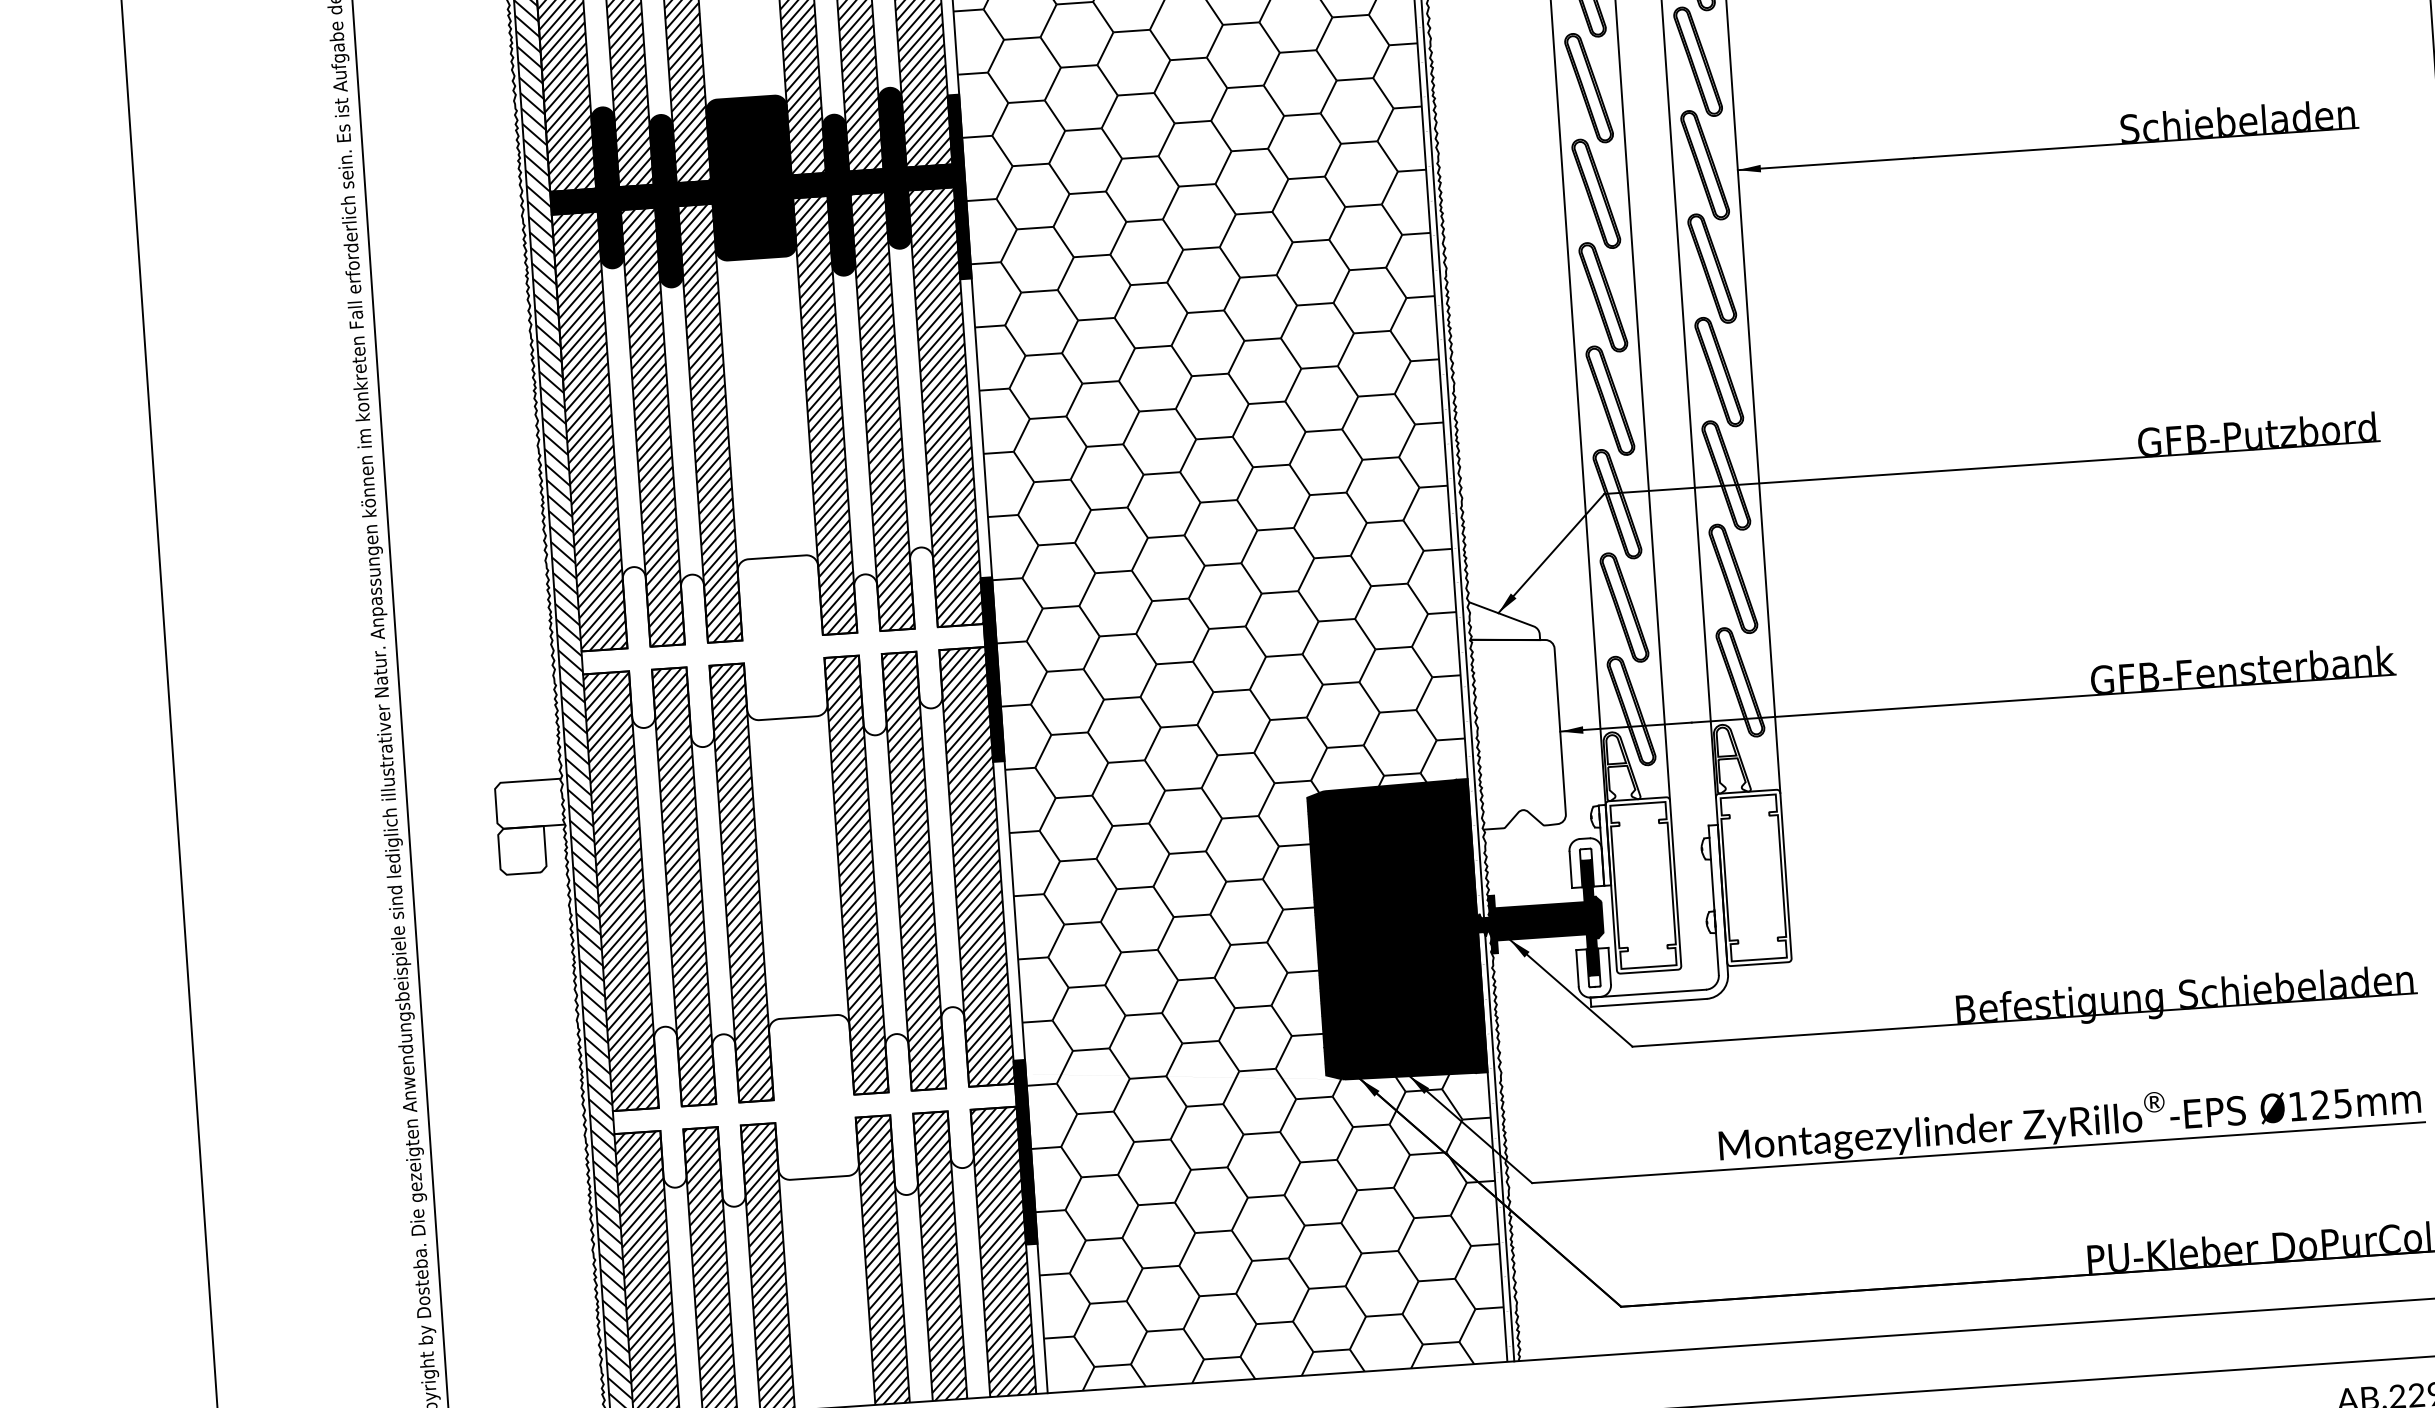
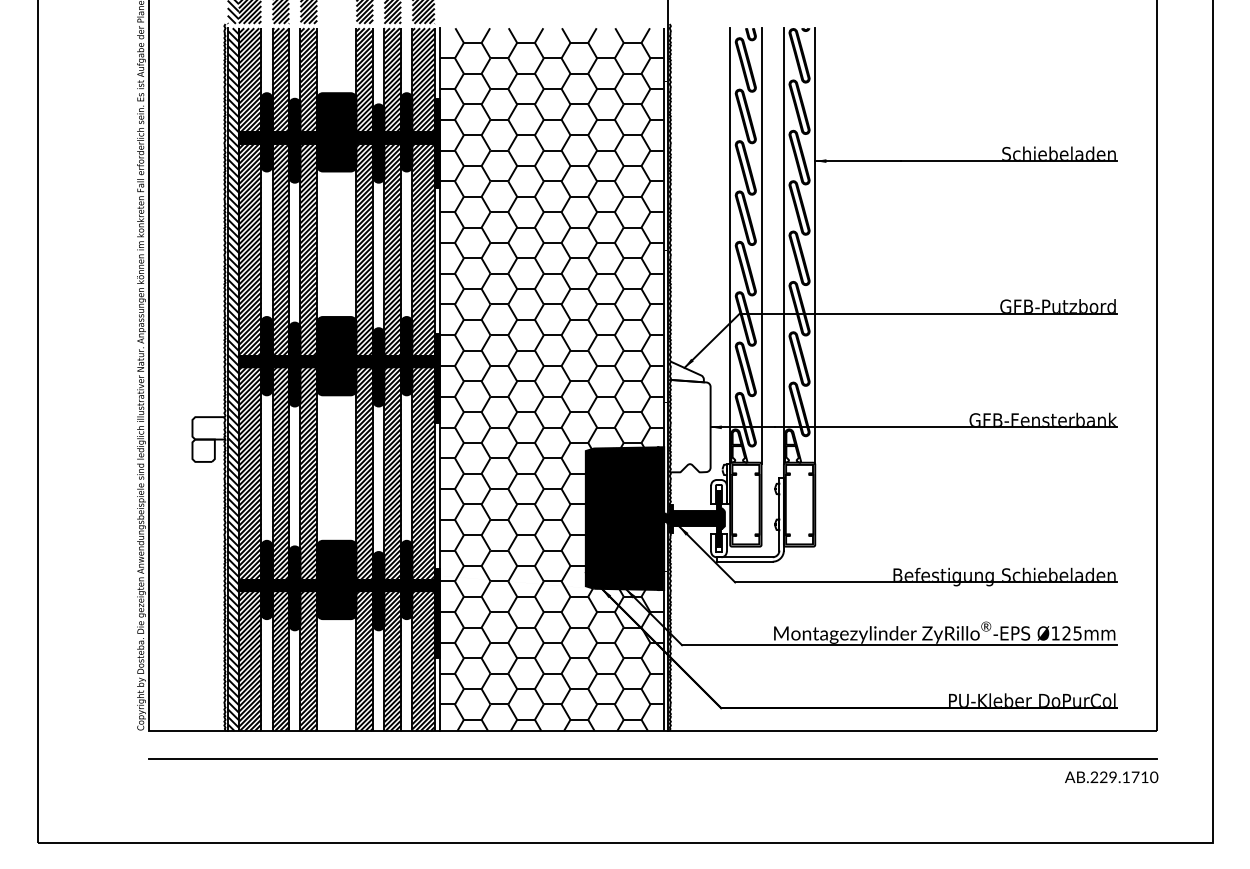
fill: (782, 648) -> (336, 361), added
fill: (814, 1108) -> (336, 585), added

